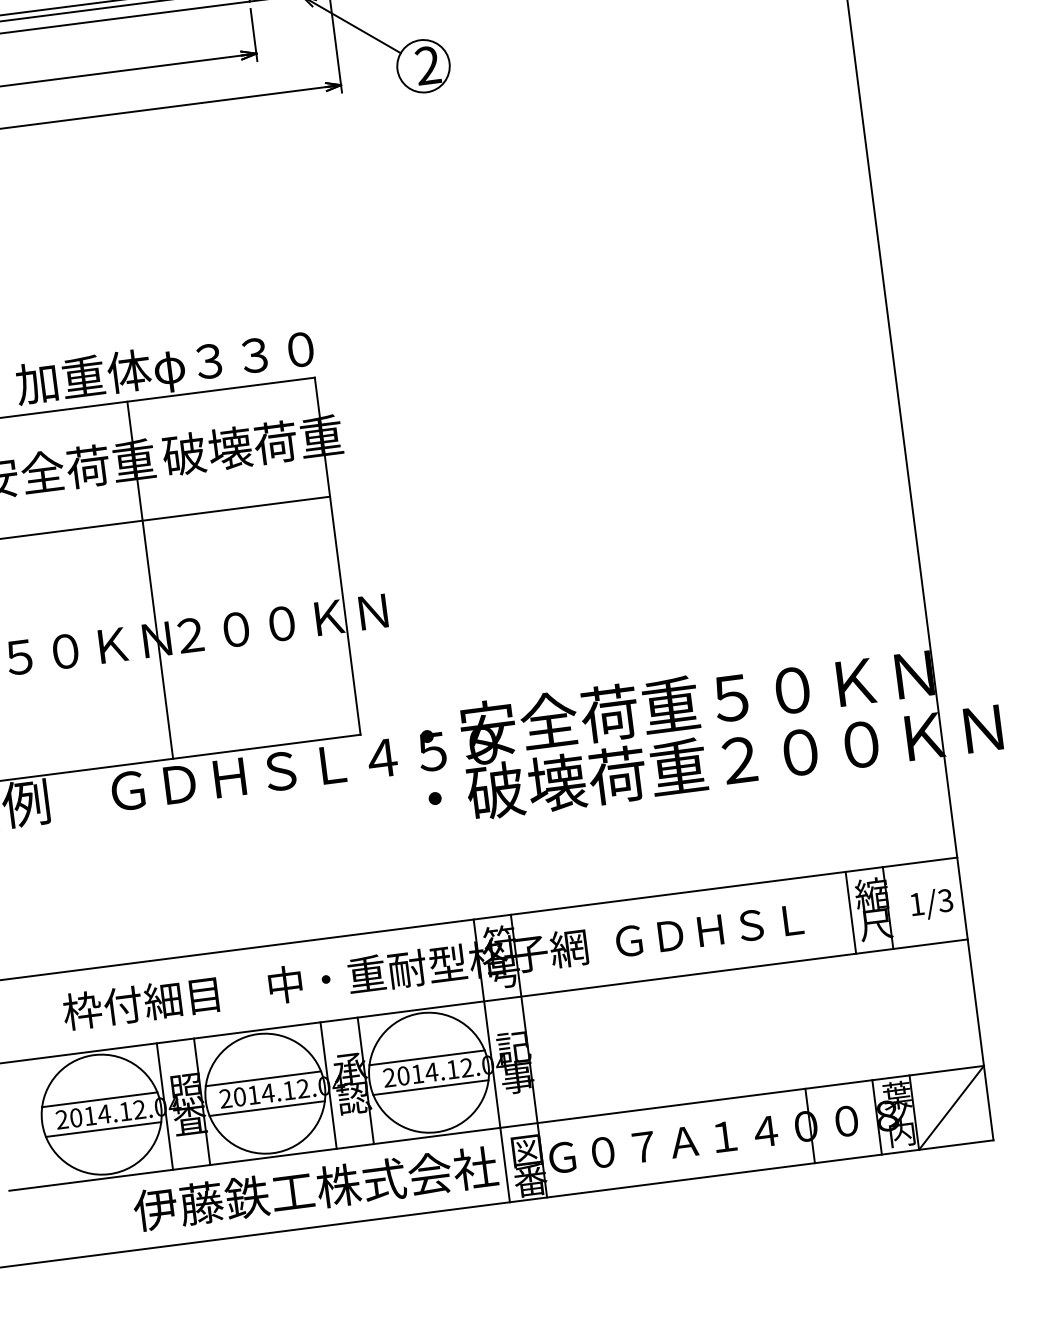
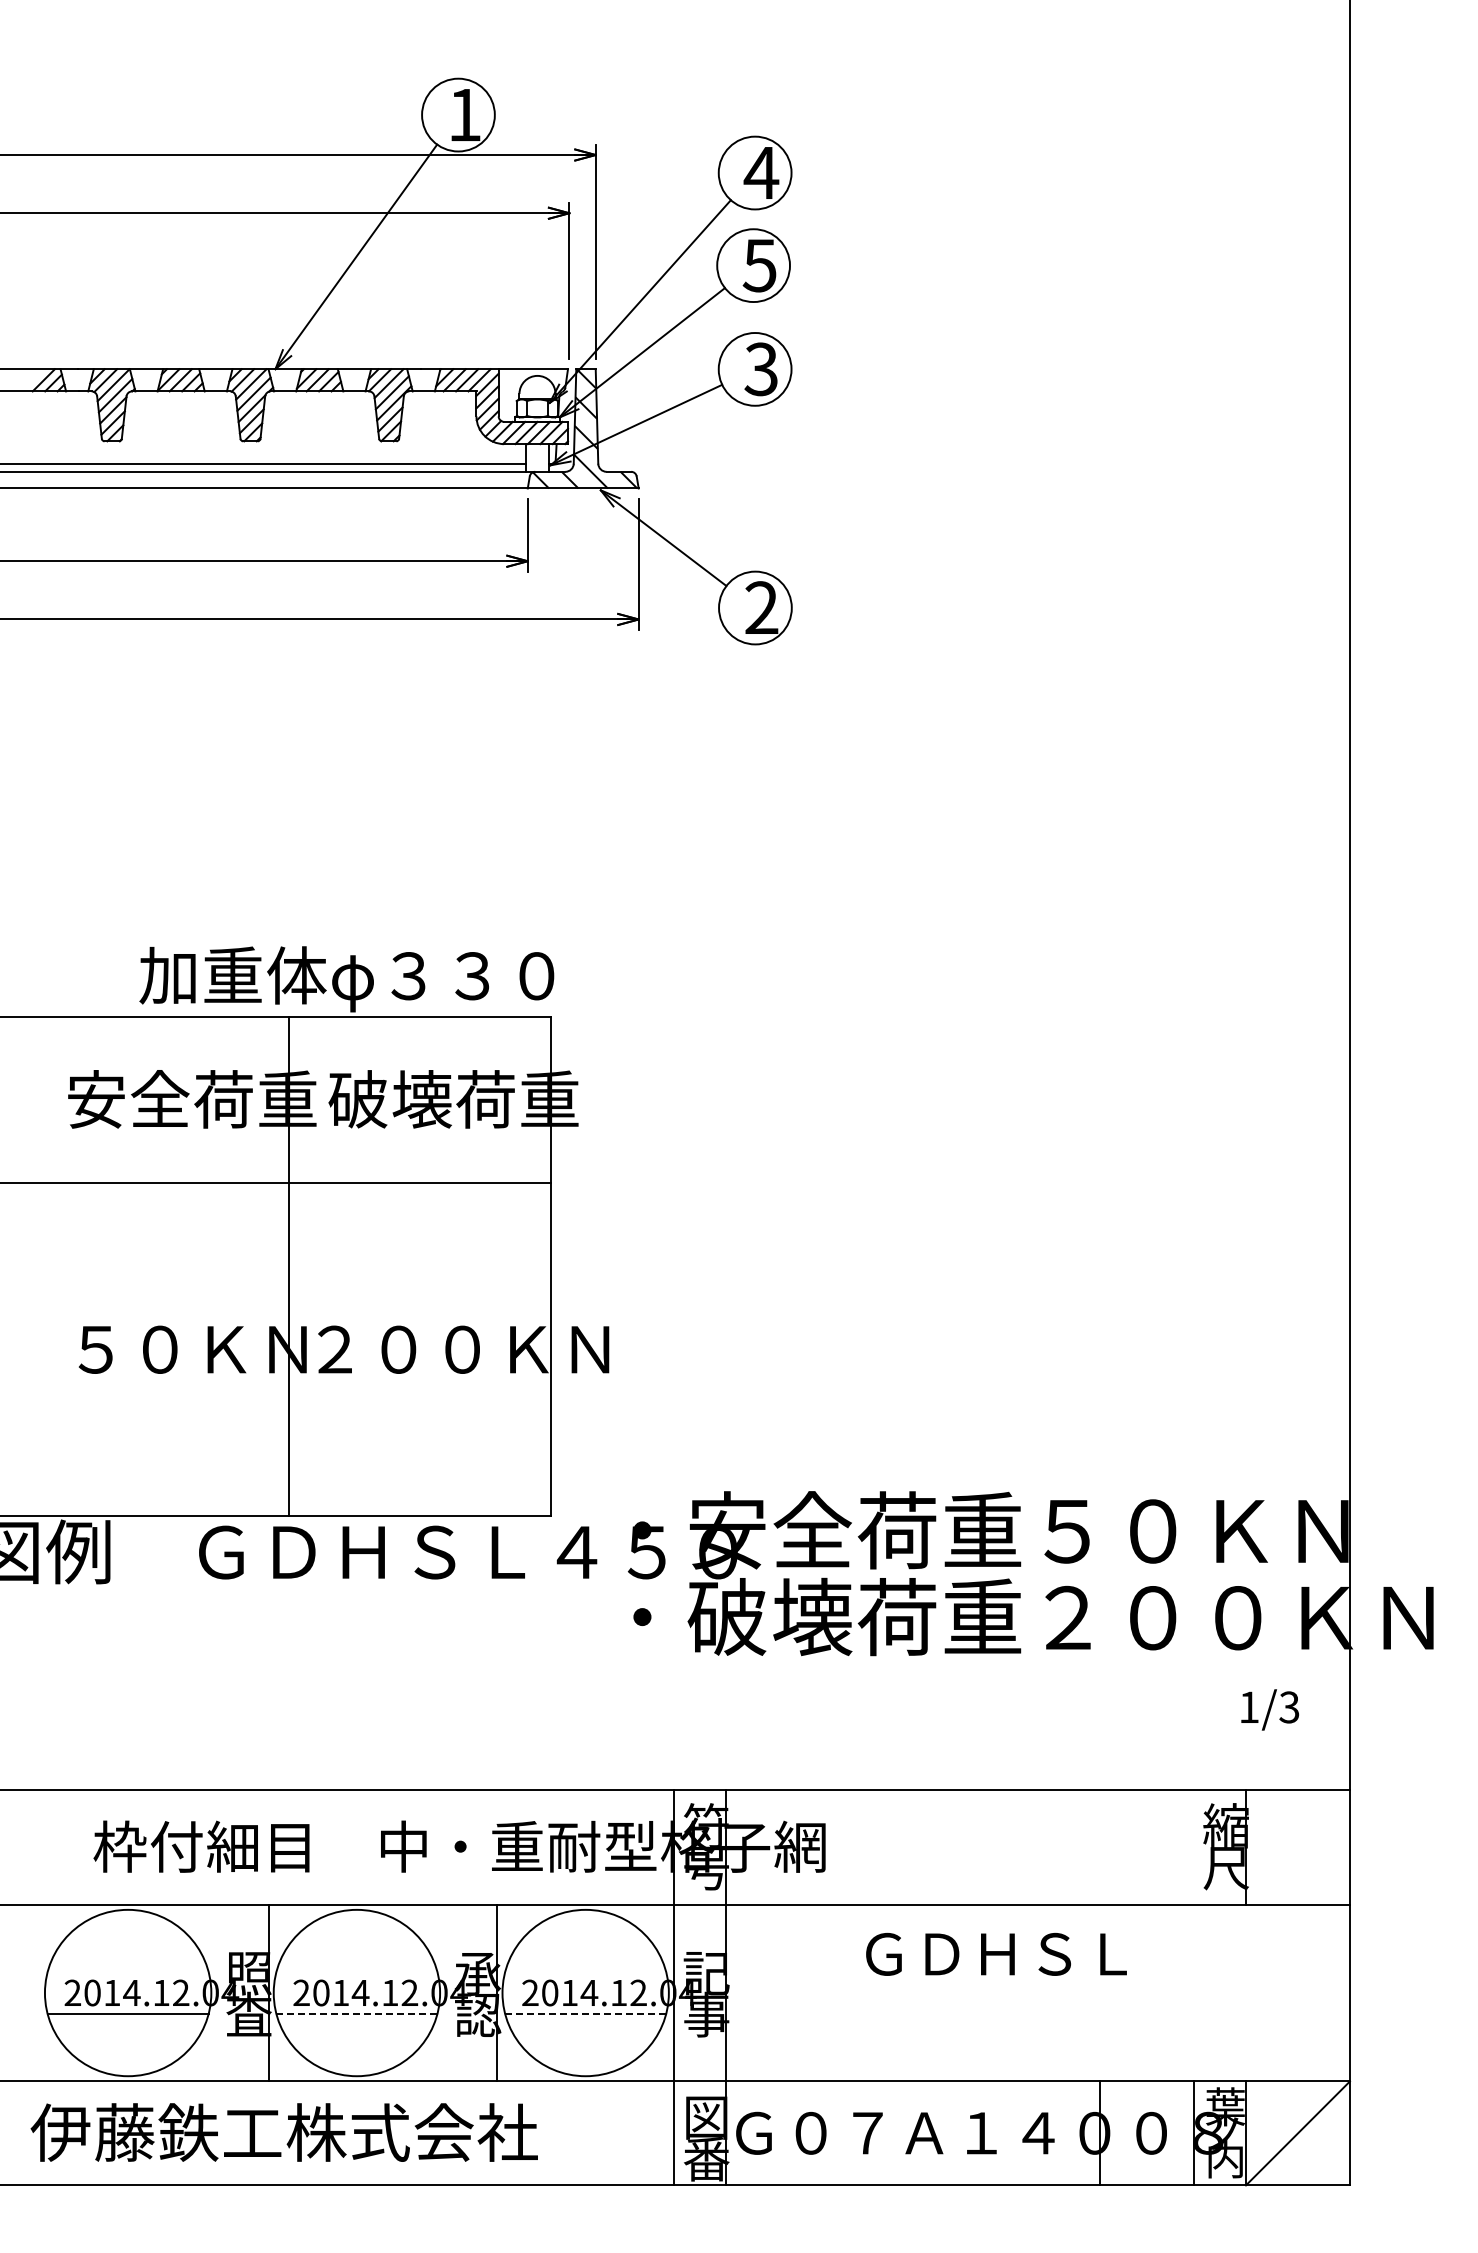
text: (931, 903) -> (1269, 1709), moved
line: (850, 912) -> (1193, 1847), removed
text: (709, 930) -> (996, 1953), moved
line: (427, 1058) -> (585, 1972), removed
line: (263, 1079) -> (356, 1972), removed
line: (328, 1085) -> (445, 1992), removed
line: (430, 1087) -> (585, 2013), solid -> dashed
line: (99, 1100) -> (127, 1972), removed
line: (164, 1106) -> (216, 1992), removed
line: (266, 1108) -> (356, 2013), solid -> dashed
text: (315, 1188) -> (283, 2132), moved

